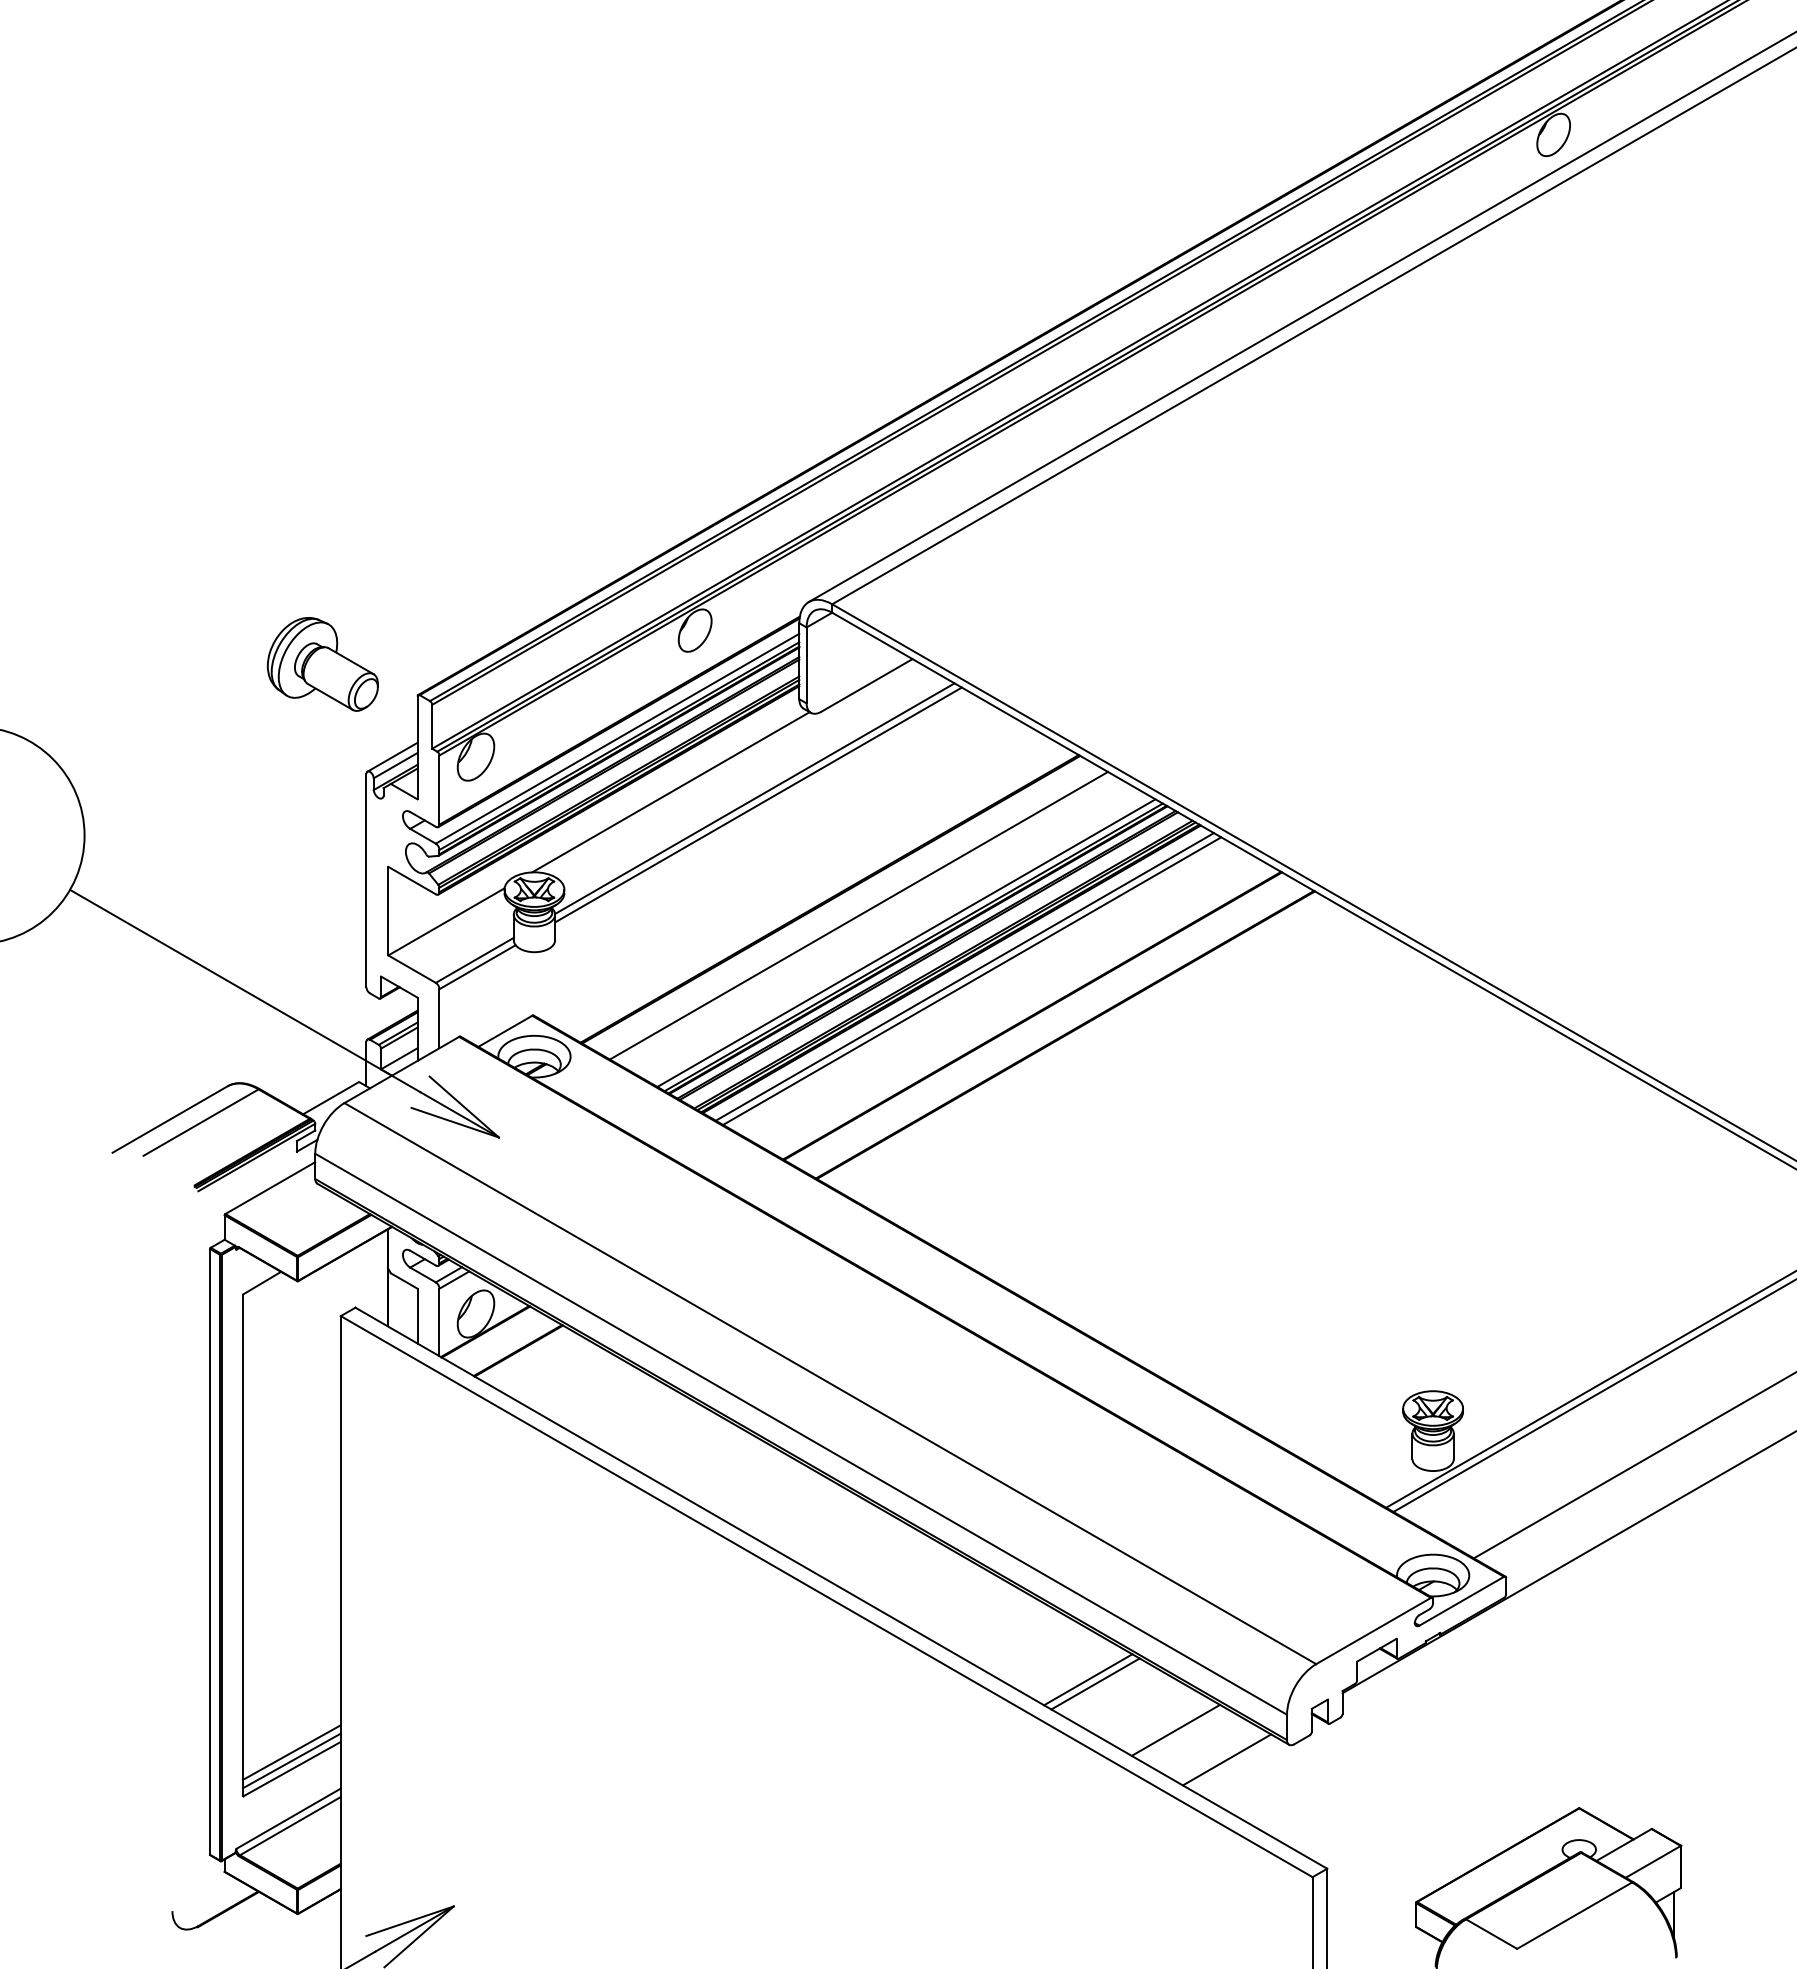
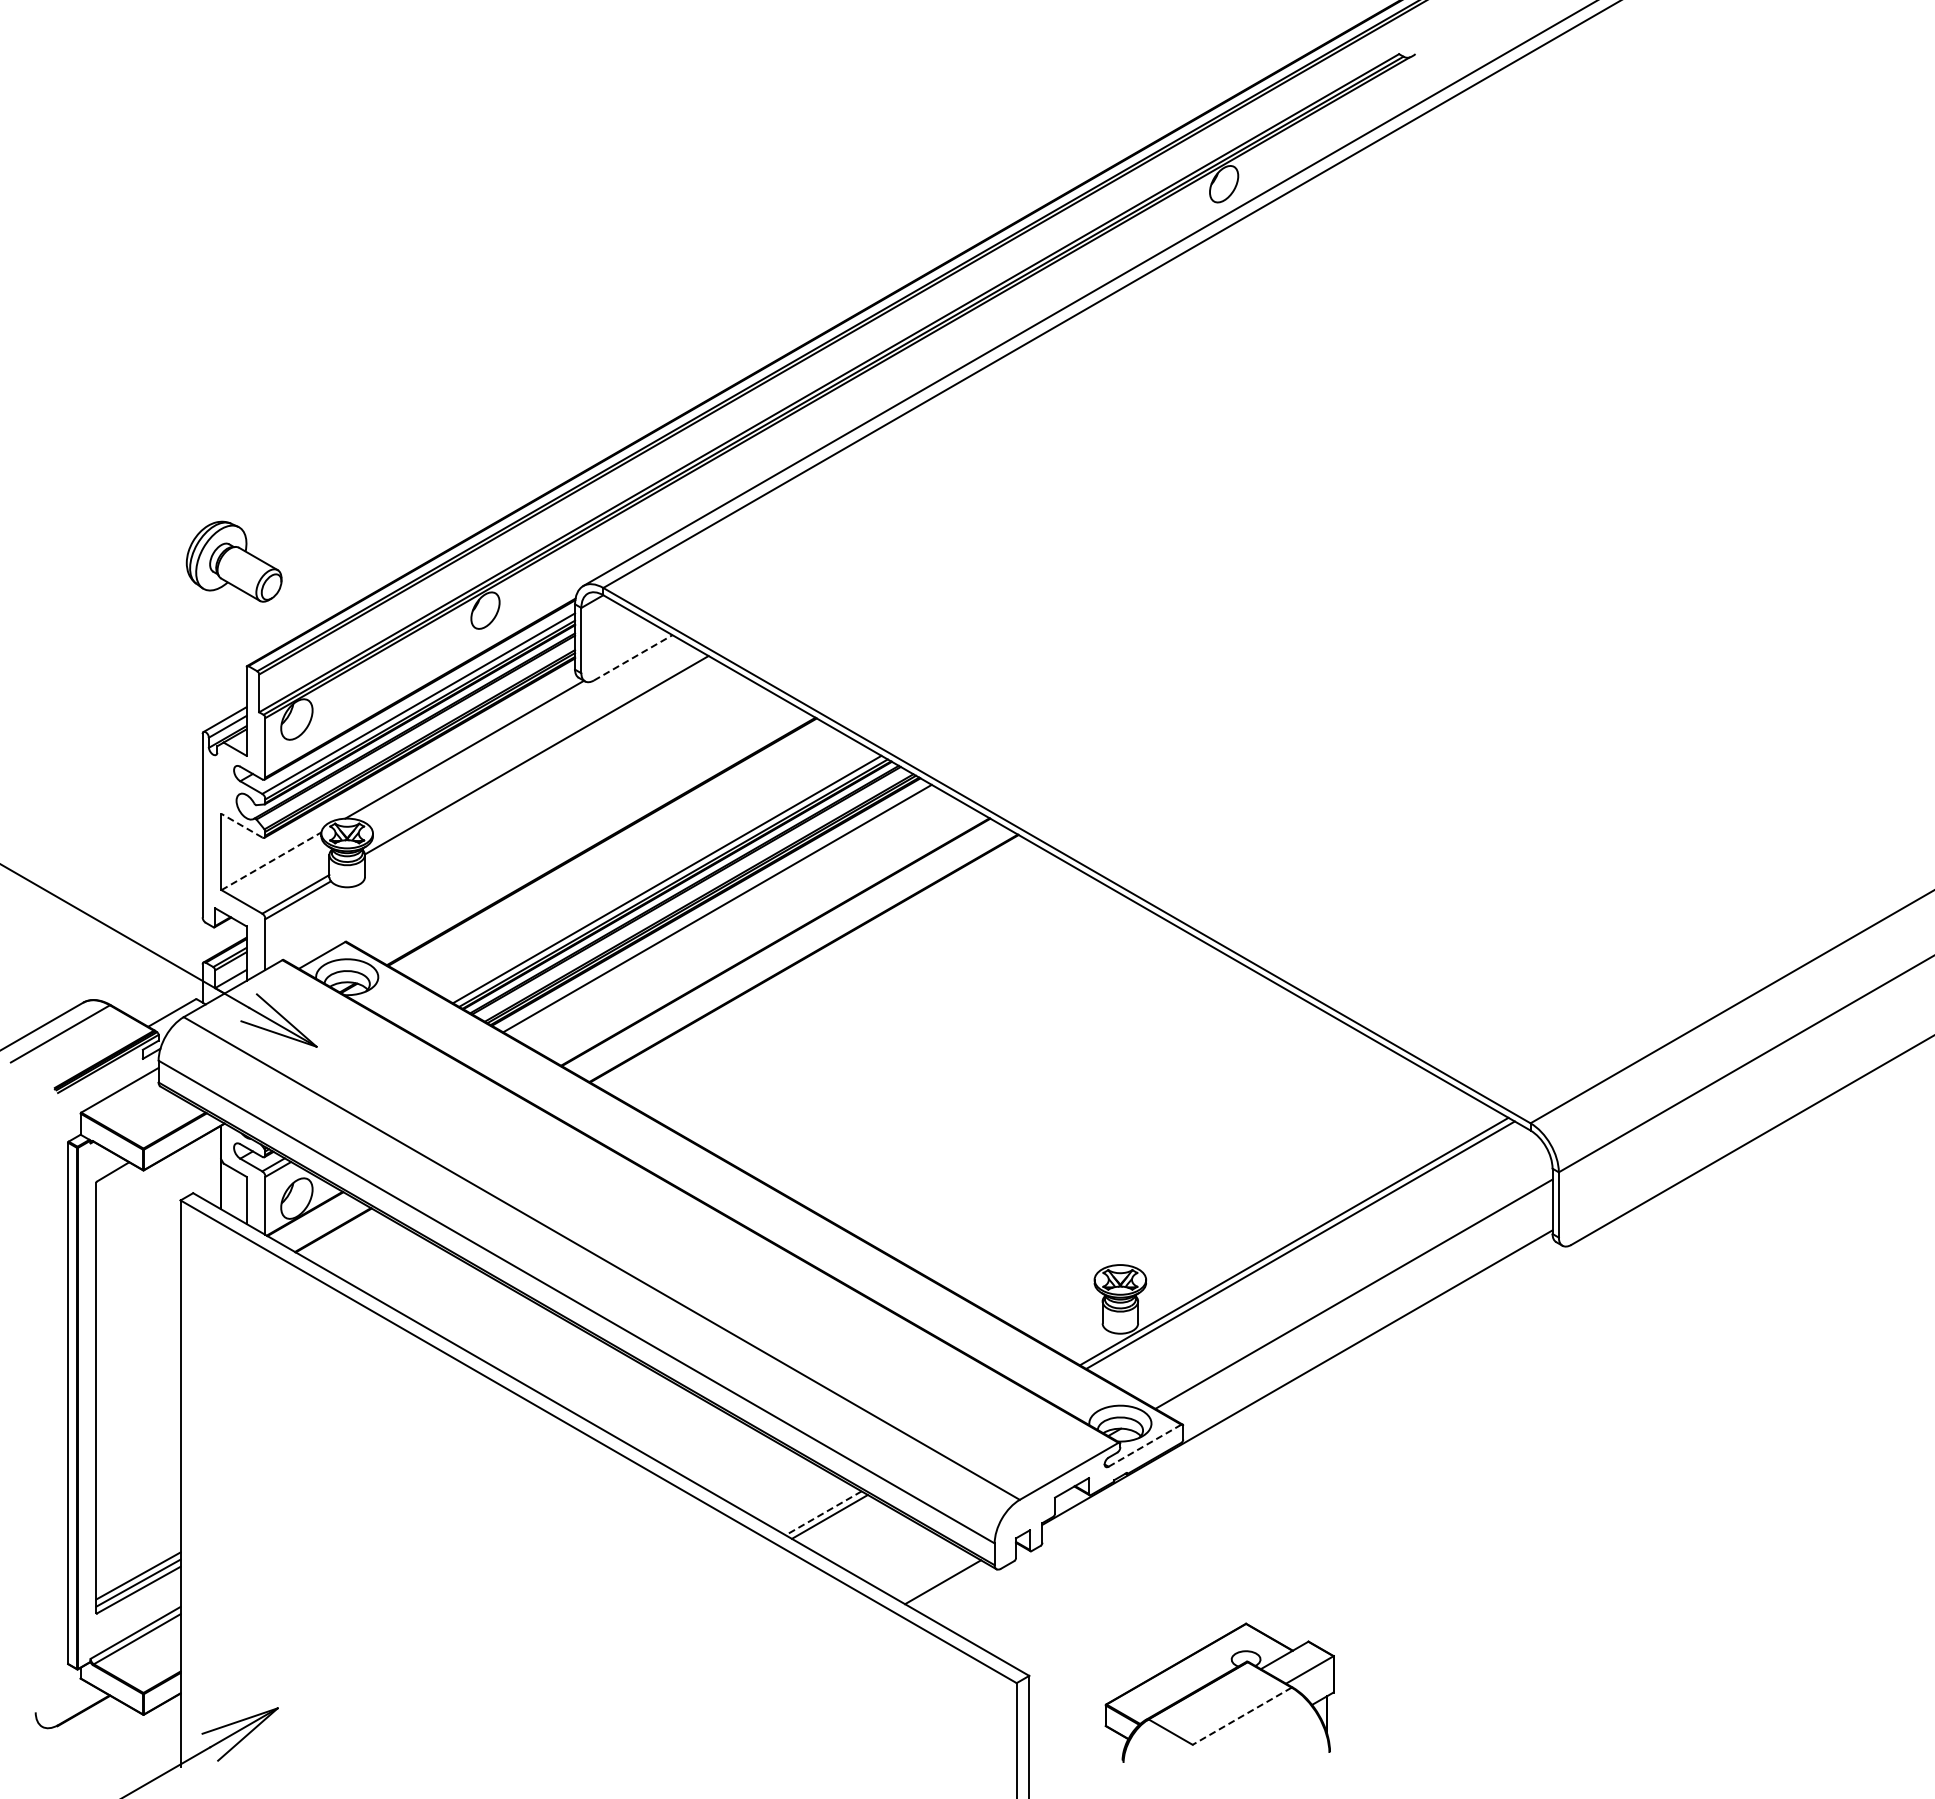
part: (322, 664) -> (233, 561), moved
line: (867, 685) -> (633, 657), solid -> dashed
line: (757, 804) -> (539, 760), removed
line: (411, 880) -> (241, 825), solid -> dashed
line: (859, 915) -> (626, 855), removed
line: (446, 922) -> (271, 861), solid -> dashed
line: (971, 980) -> (723, 911), removed
line: (1462, 1600) -> (1145, 1445), solid -> dashed
line: (1088, 1679) -> (823, 1513), solid -> dashed
line: (1176, 1729) -> (899, 1556), removed
line: (1573, 1915) -> (1241, 1716), solid -> dashed

